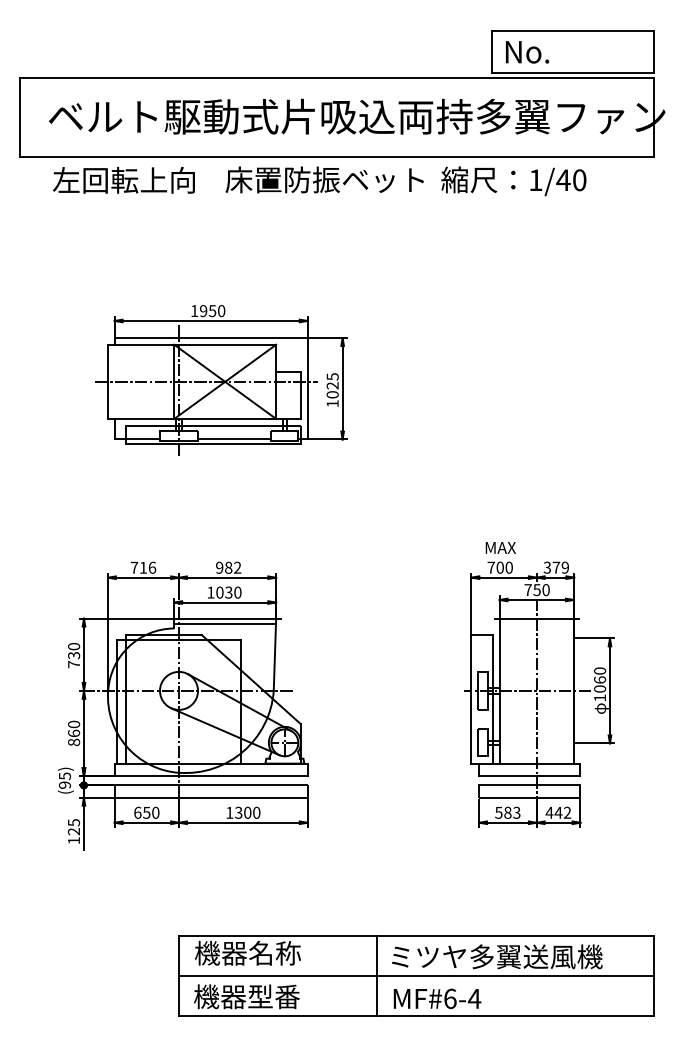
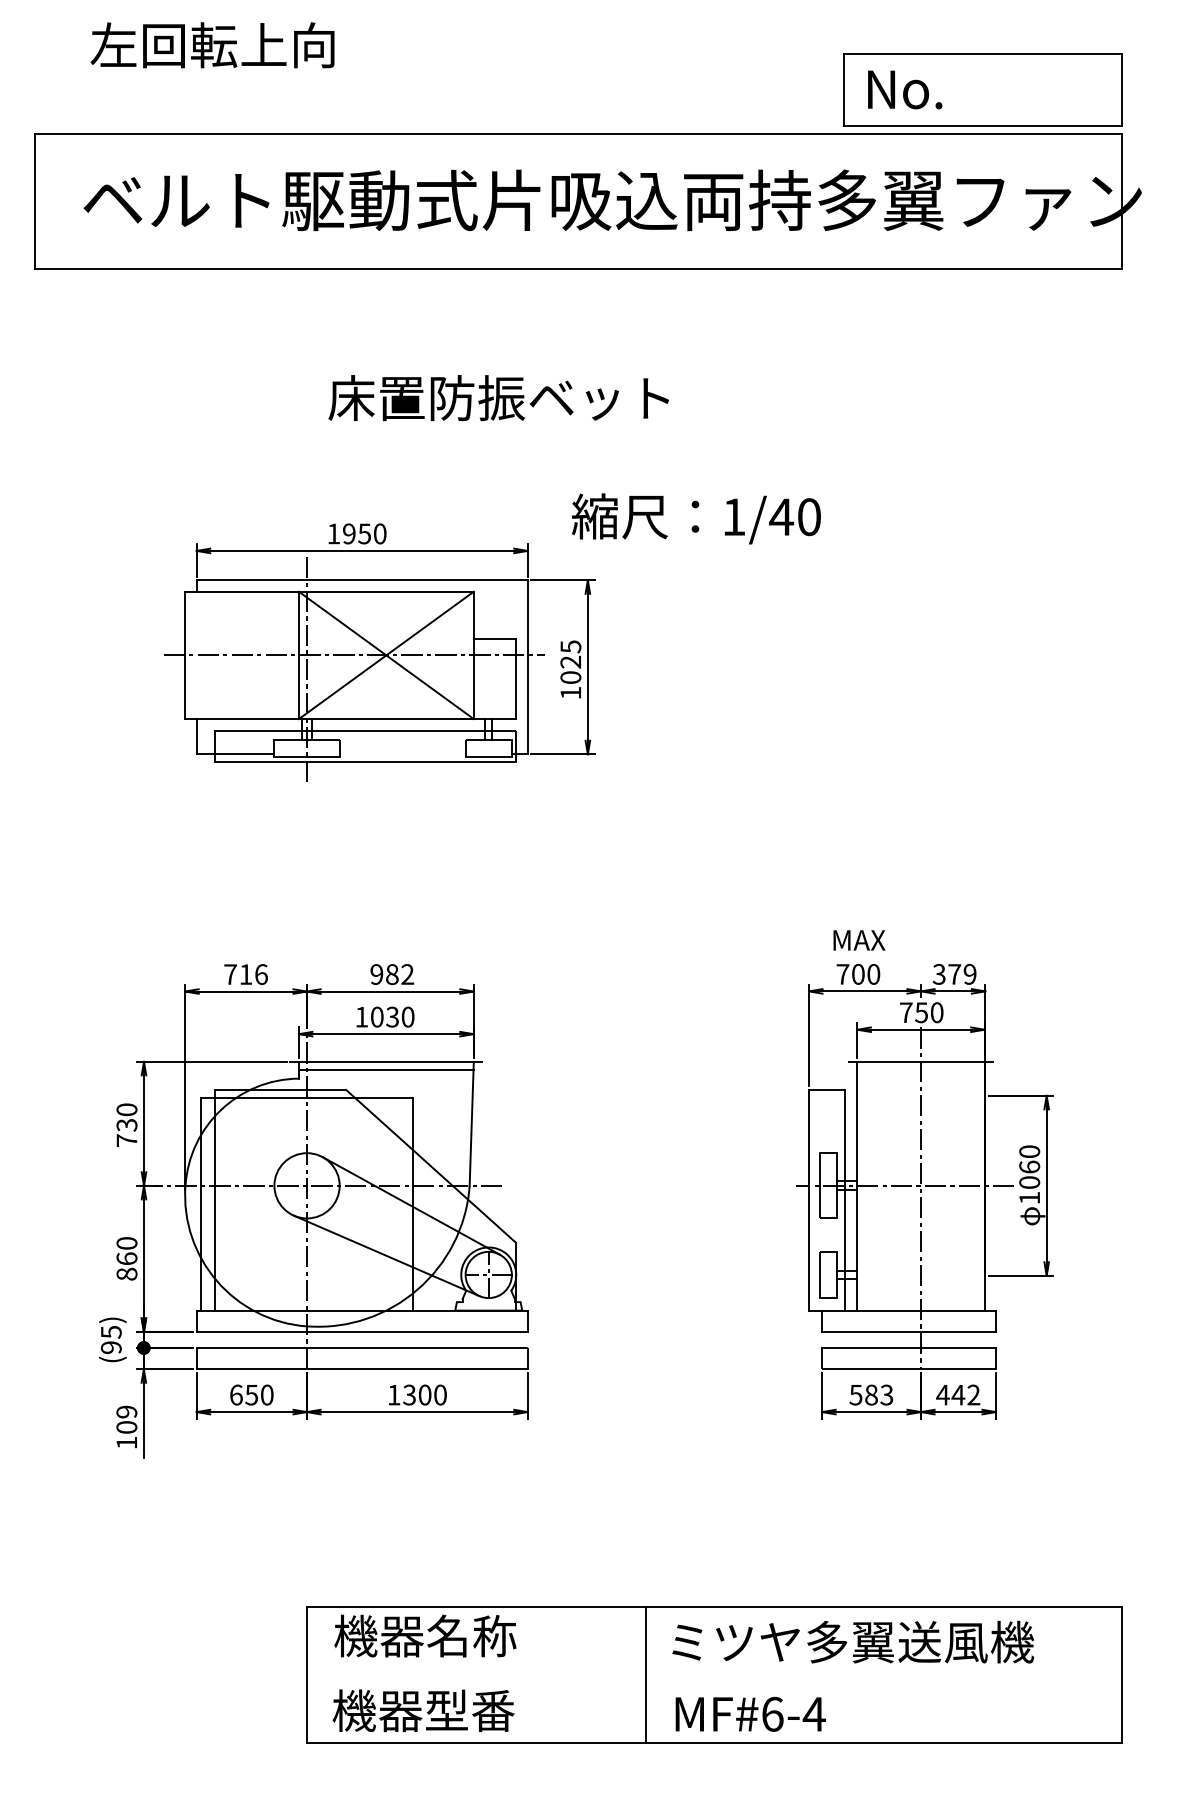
text: (324, 179) -> (498, 397), moved
text: (123, 180) -> (211, 45), moved
text: (513, 181) -> (695, 519), moved
line: (234, 439) -> (402, 754), removed
text: (74, 827) -> (127, 1420), 125 -> 109
line: (415, 976) -> (712, 1675), removed

